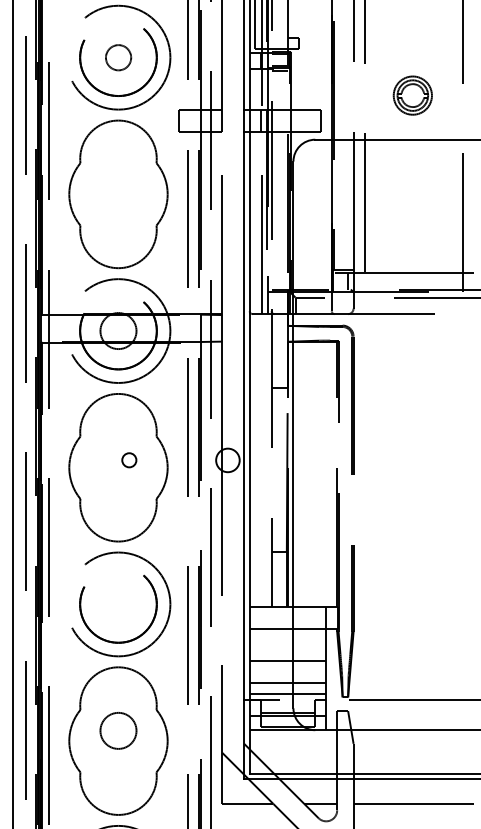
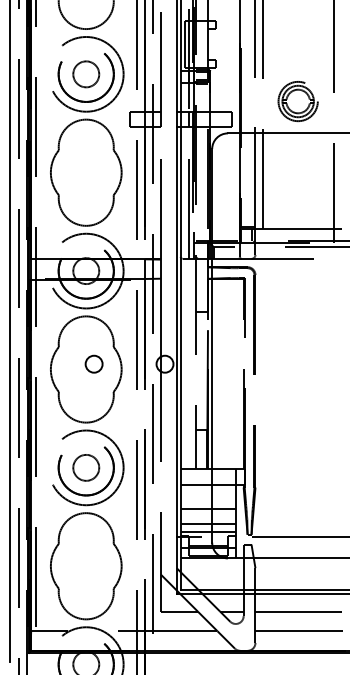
circle: (118, 57) -> (86, 74), size x1.43
part: (411, 95) -> (297, 101), size x1.43
circle: (128, 459) -> (93, 363), size x1.67
circle: (118, 730) -> (86, 467), moved

